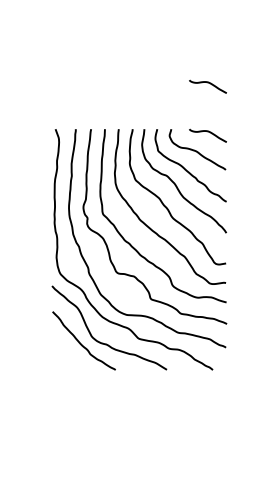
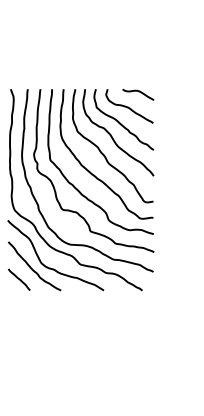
curve: (207, 83) -> (137, 50), removed
line: (65, 356) -> (19, 279), added

